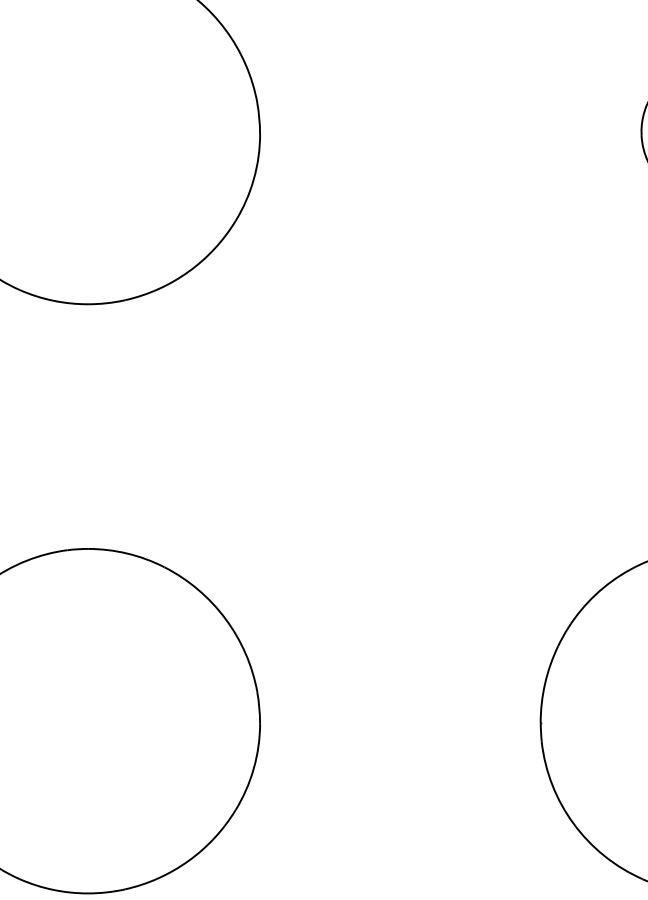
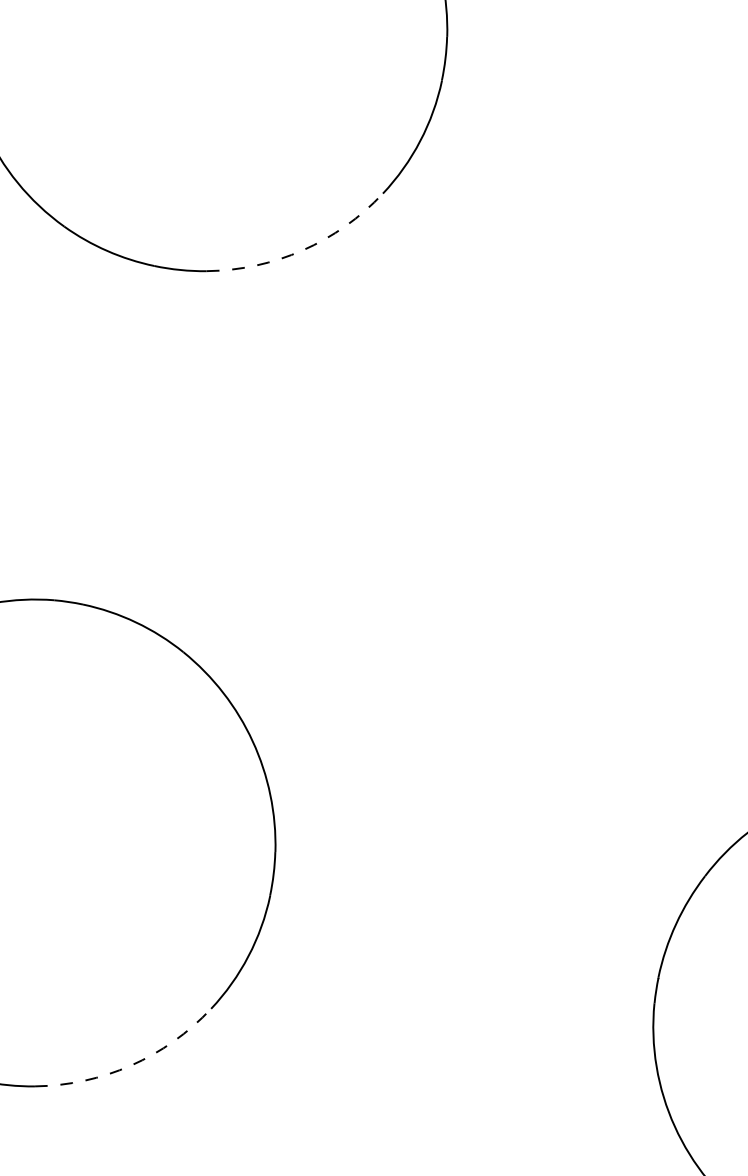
arc: (188, 271) -> (302, 249), solid -> dashed
arc: (188, 860) -> (131, 1064), solid -> dashed

